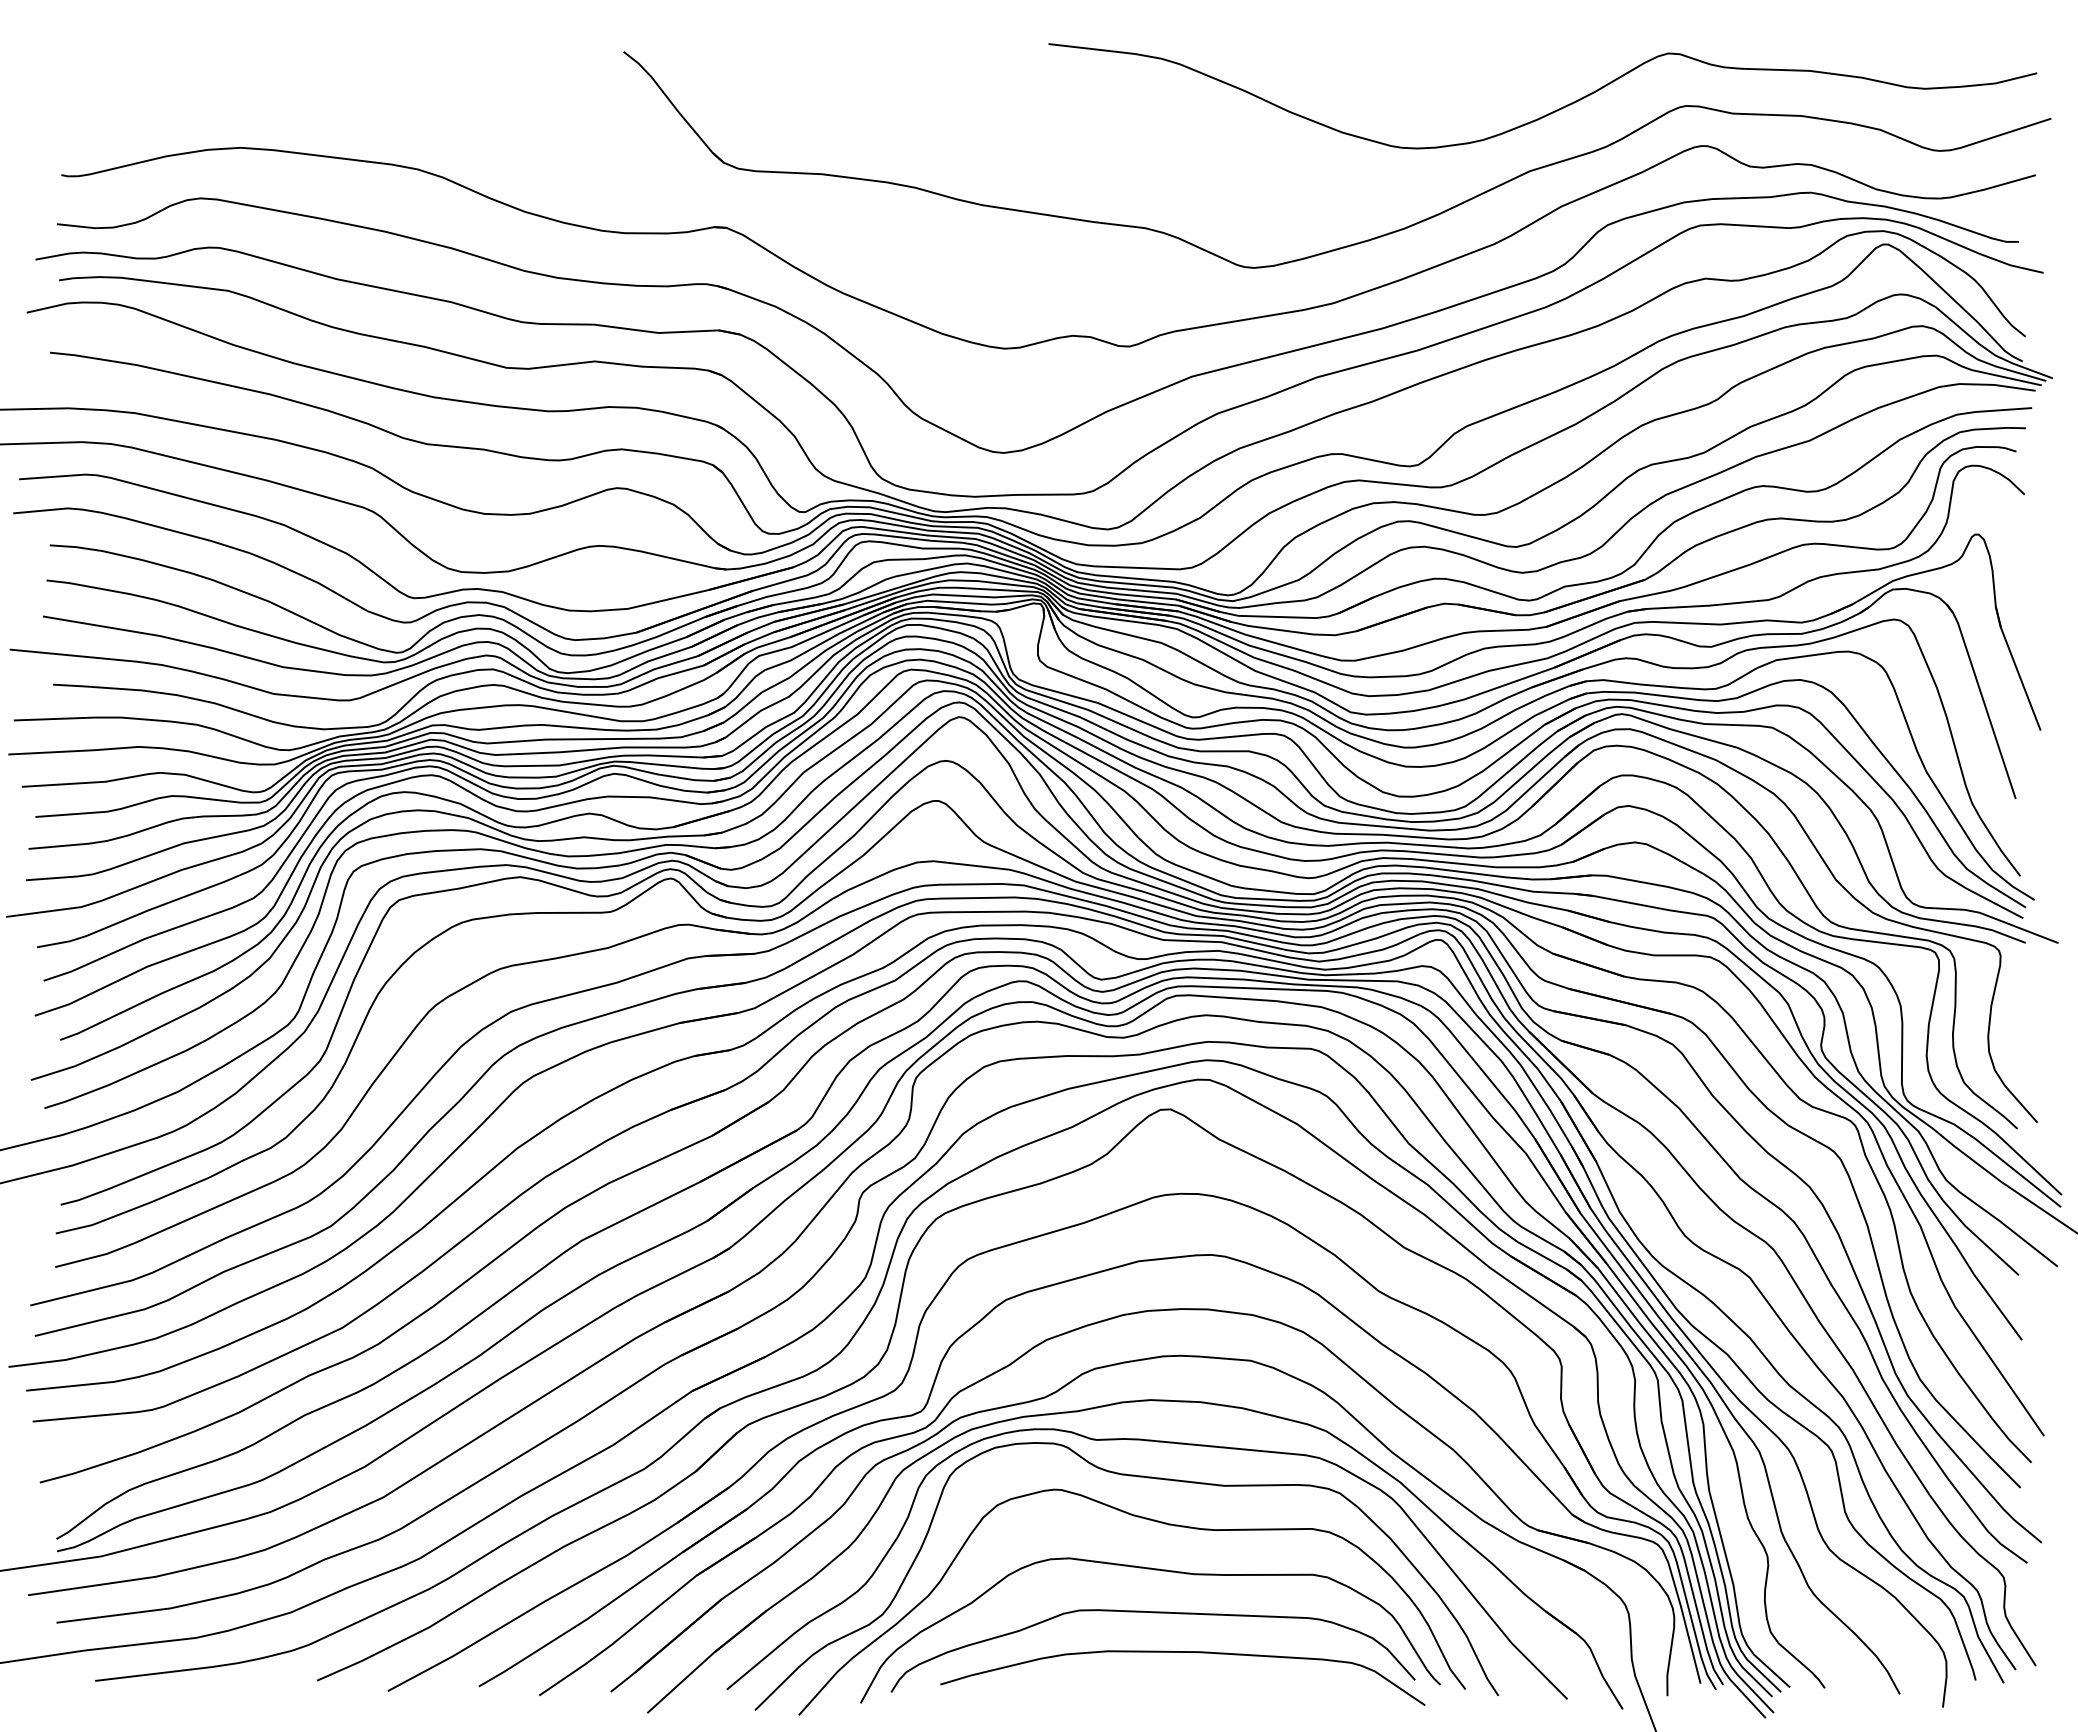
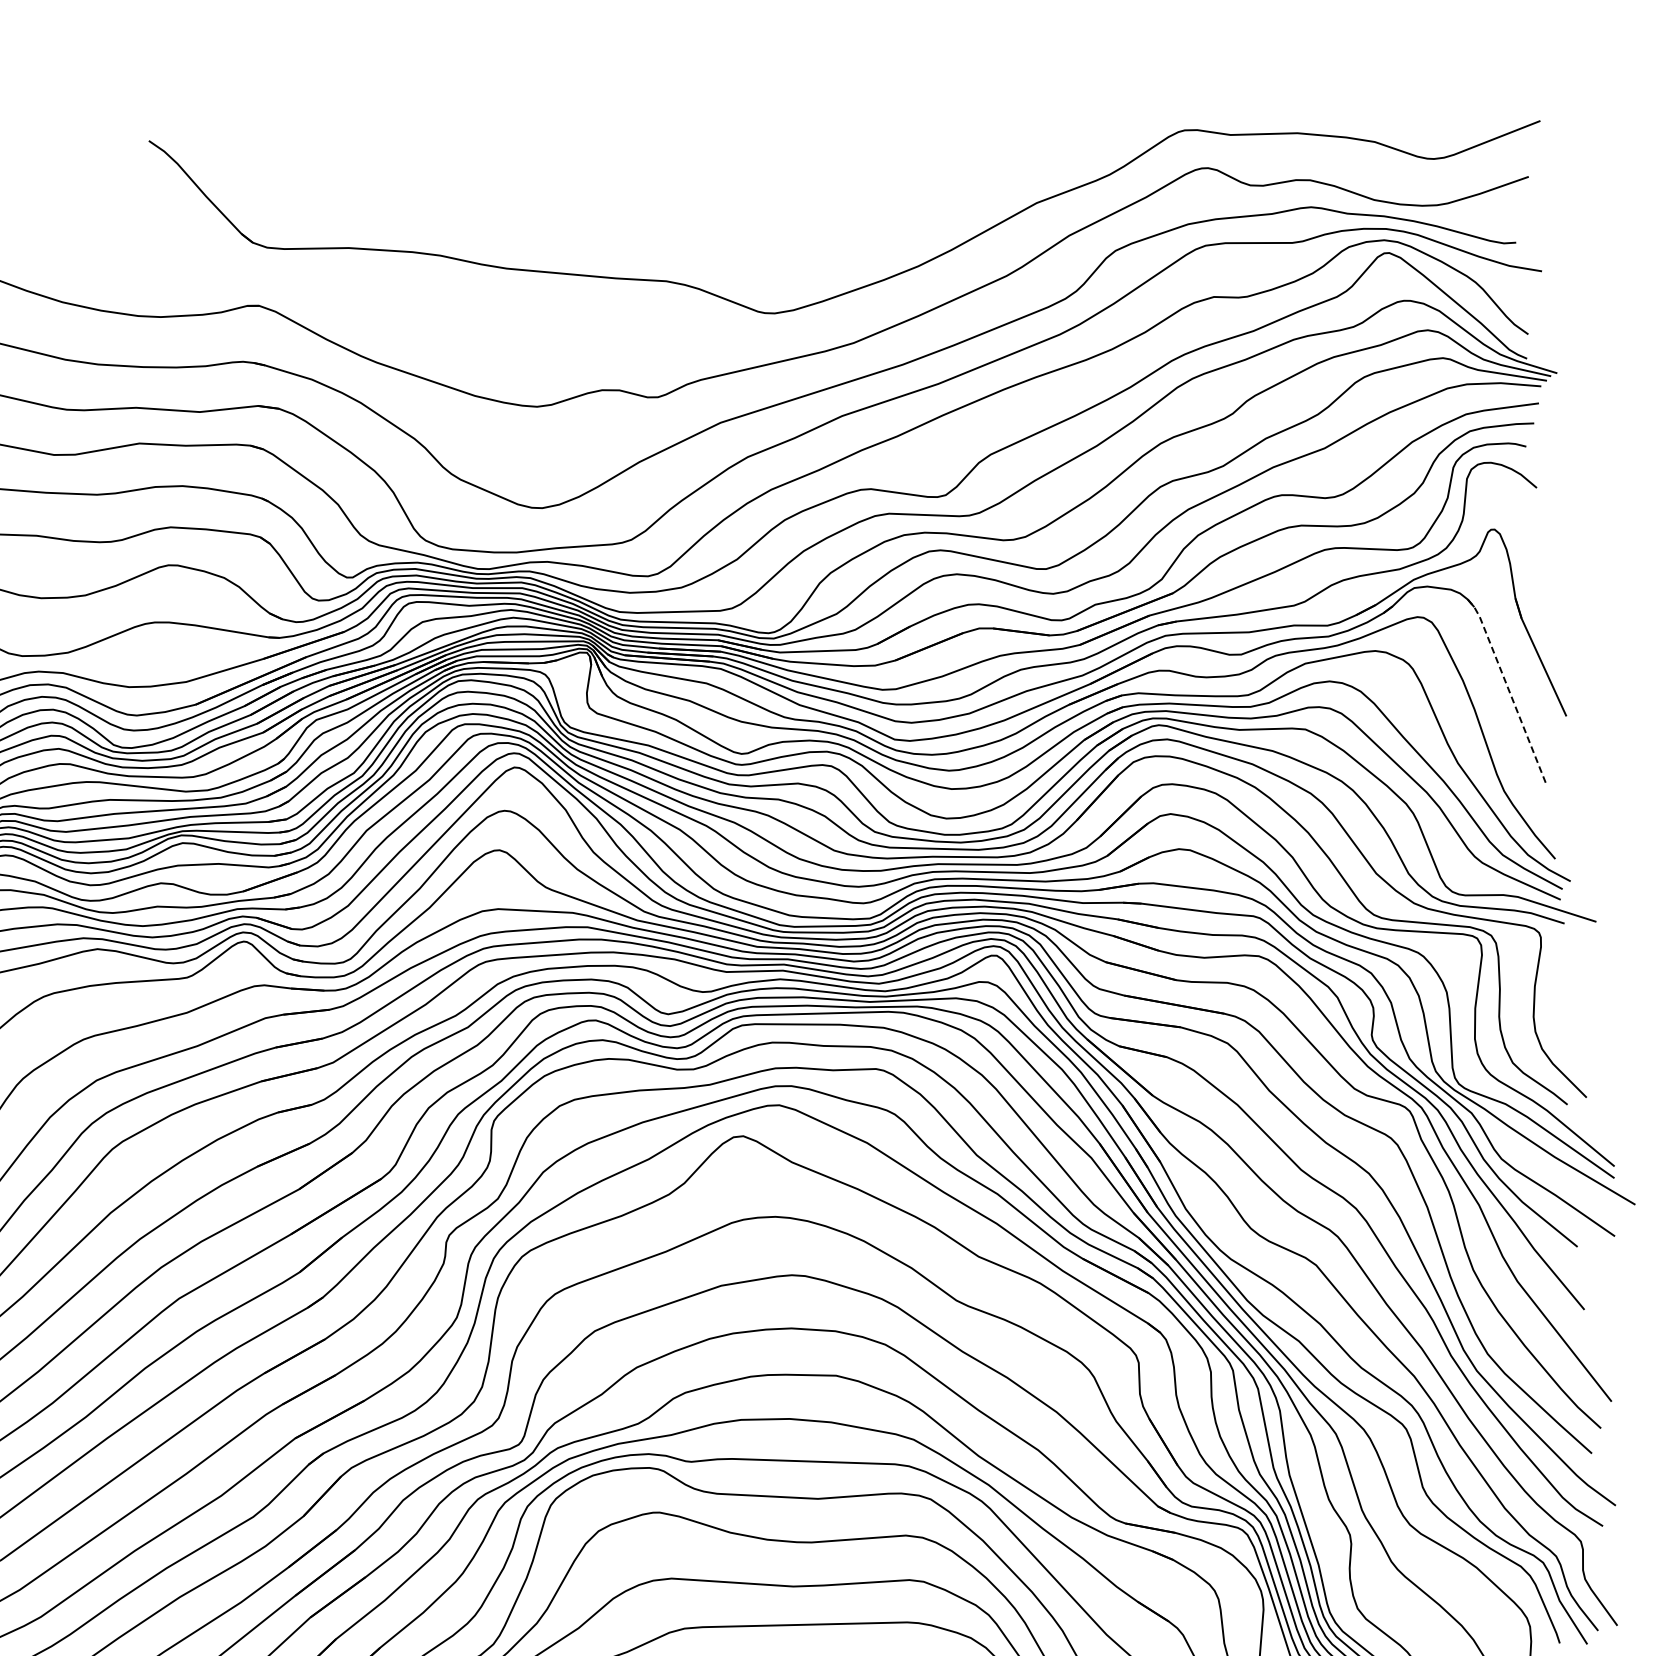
curve: (1550, 112) -> (1053, 144), removed
line: (1983, 699) -> (1509, 689), solid -> dashed

